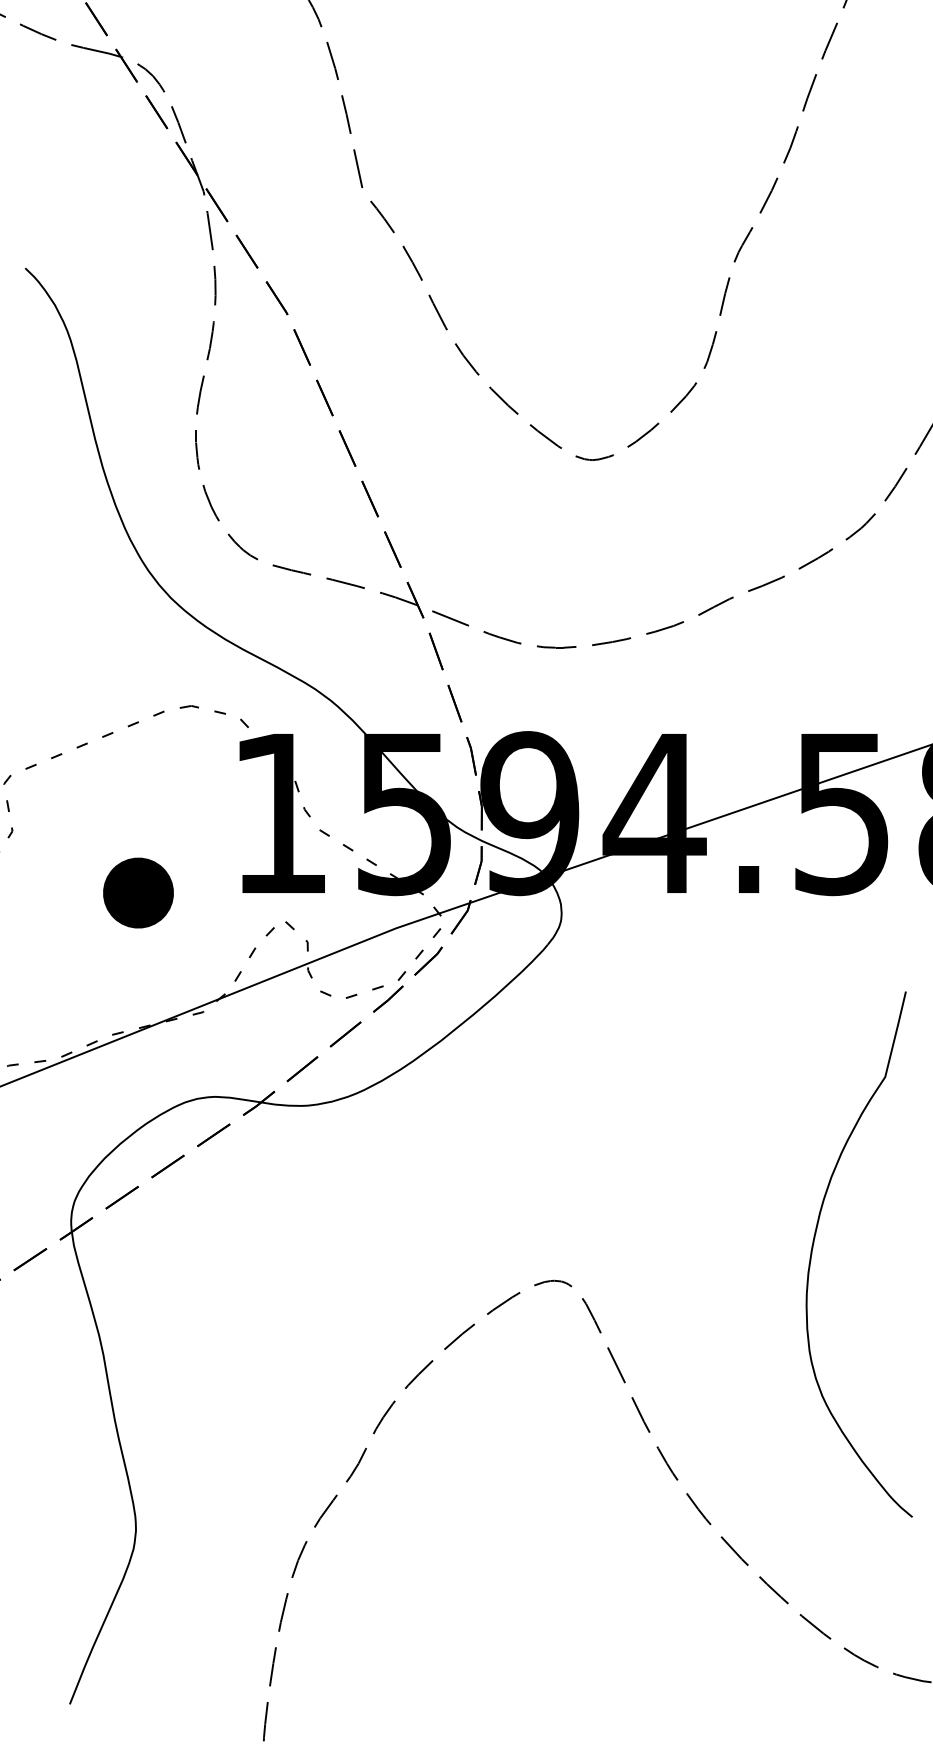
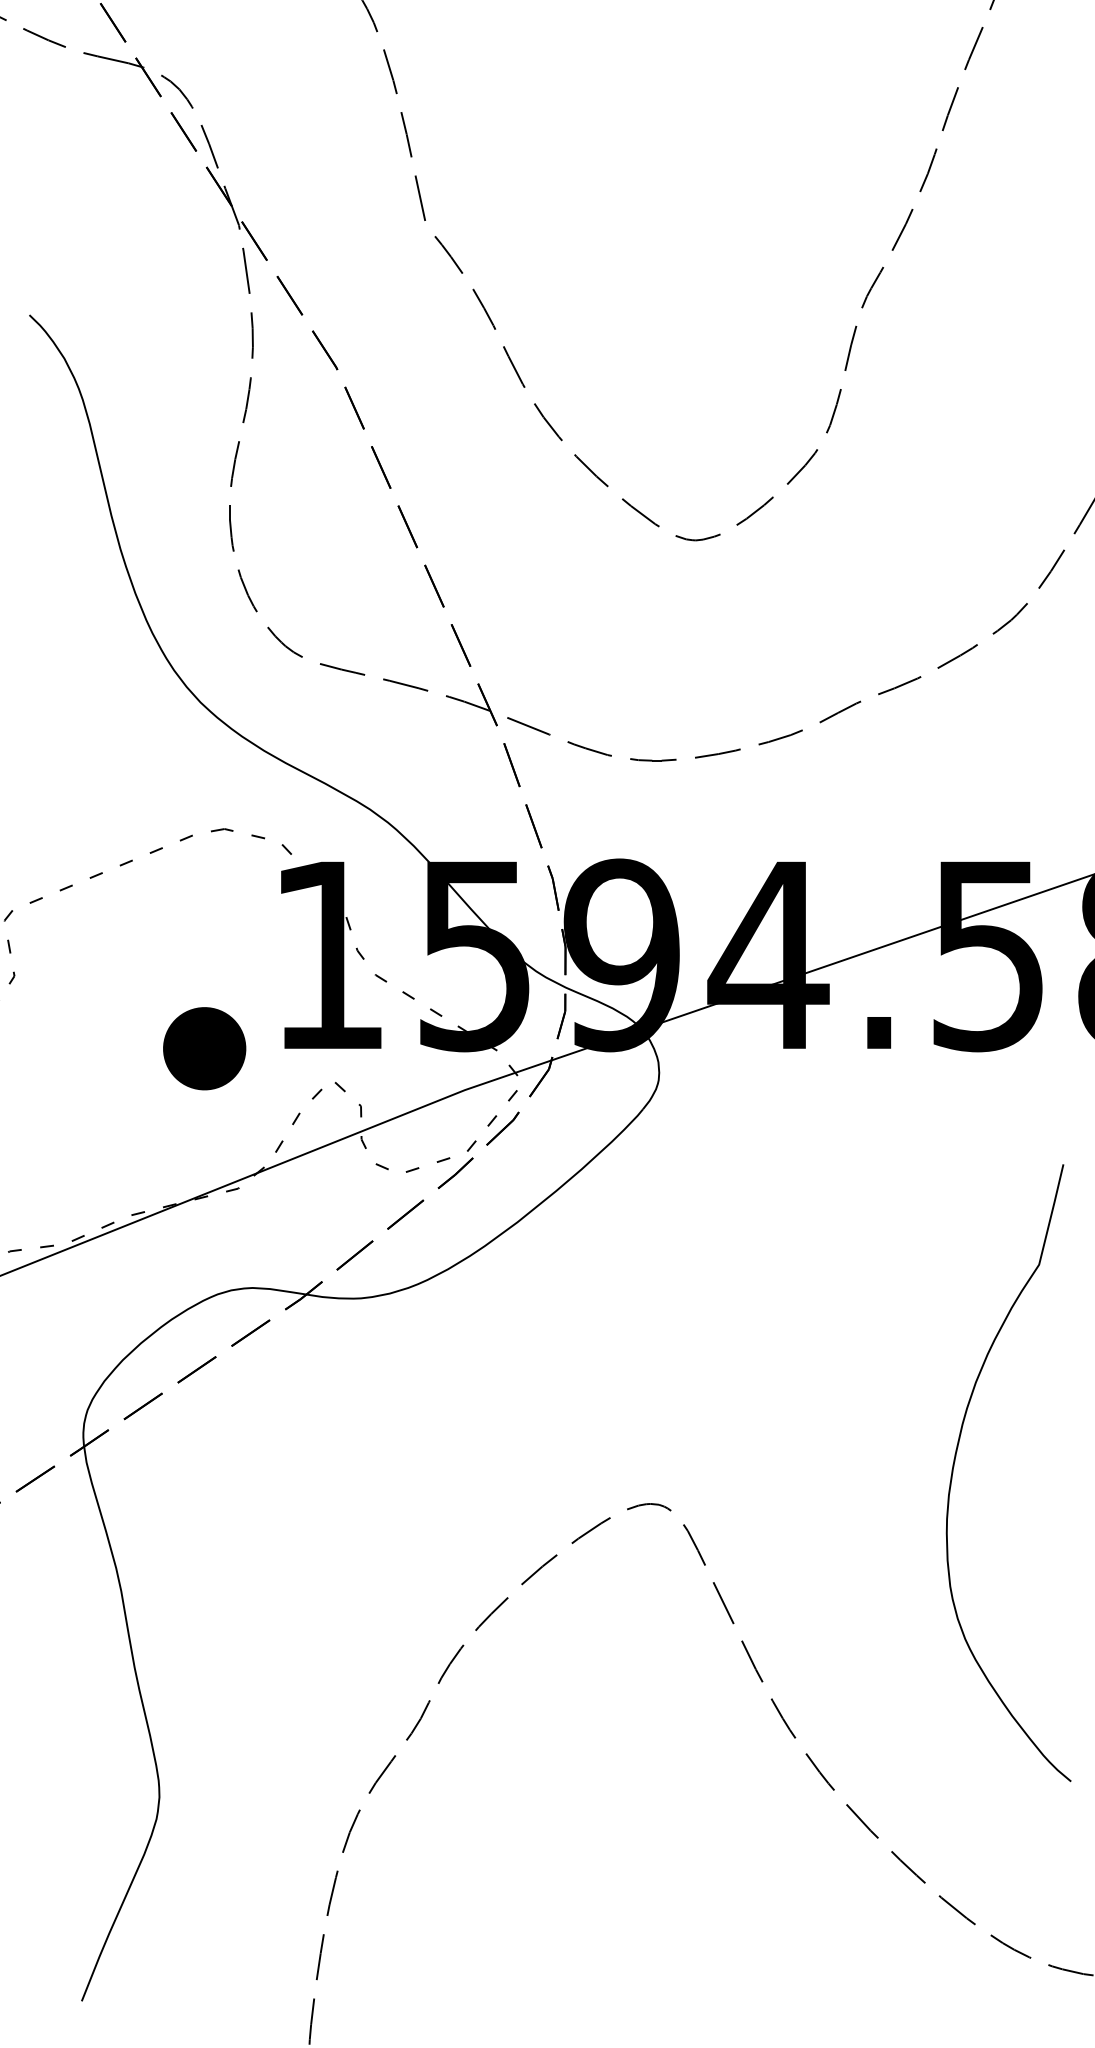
part: (138, 892) -> (204, 1048), moved

